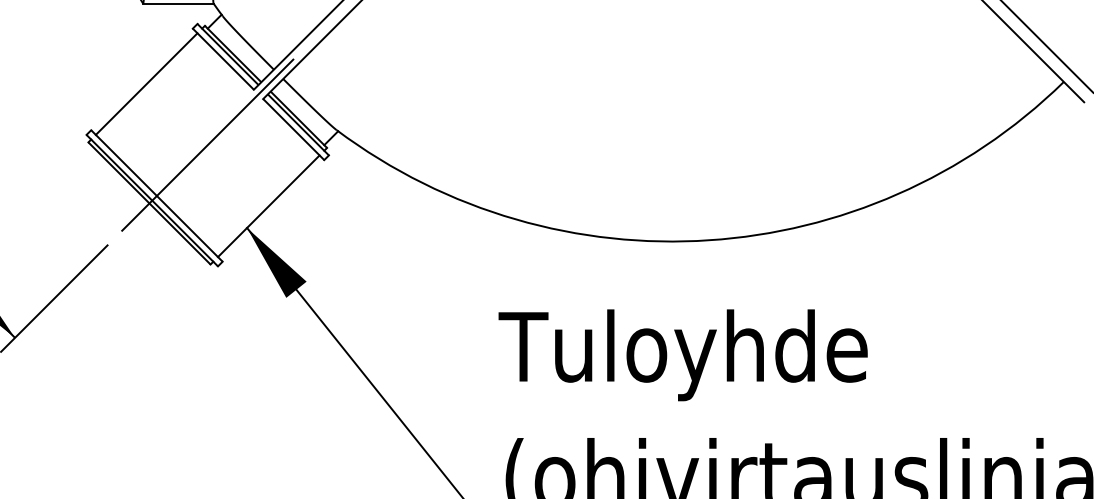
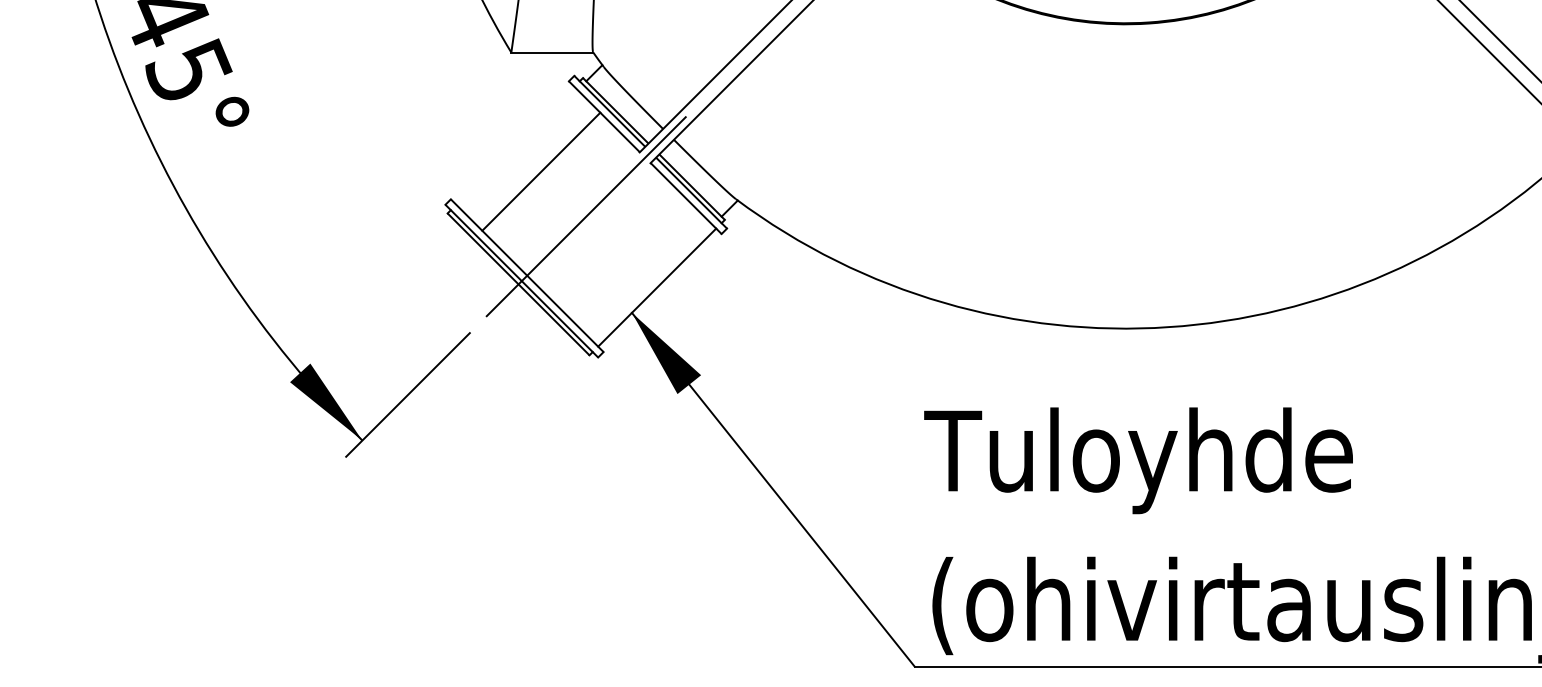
line: (146, 83) -> (541, 171), moved

